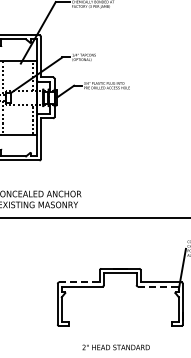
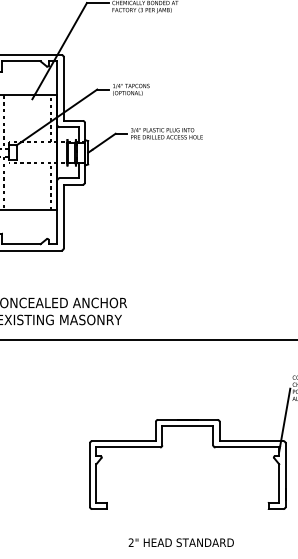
line: (80, 282) -> (125, 441), dashed -> solid
line: (158, 286) -> (247, 447), dashed -> solid

